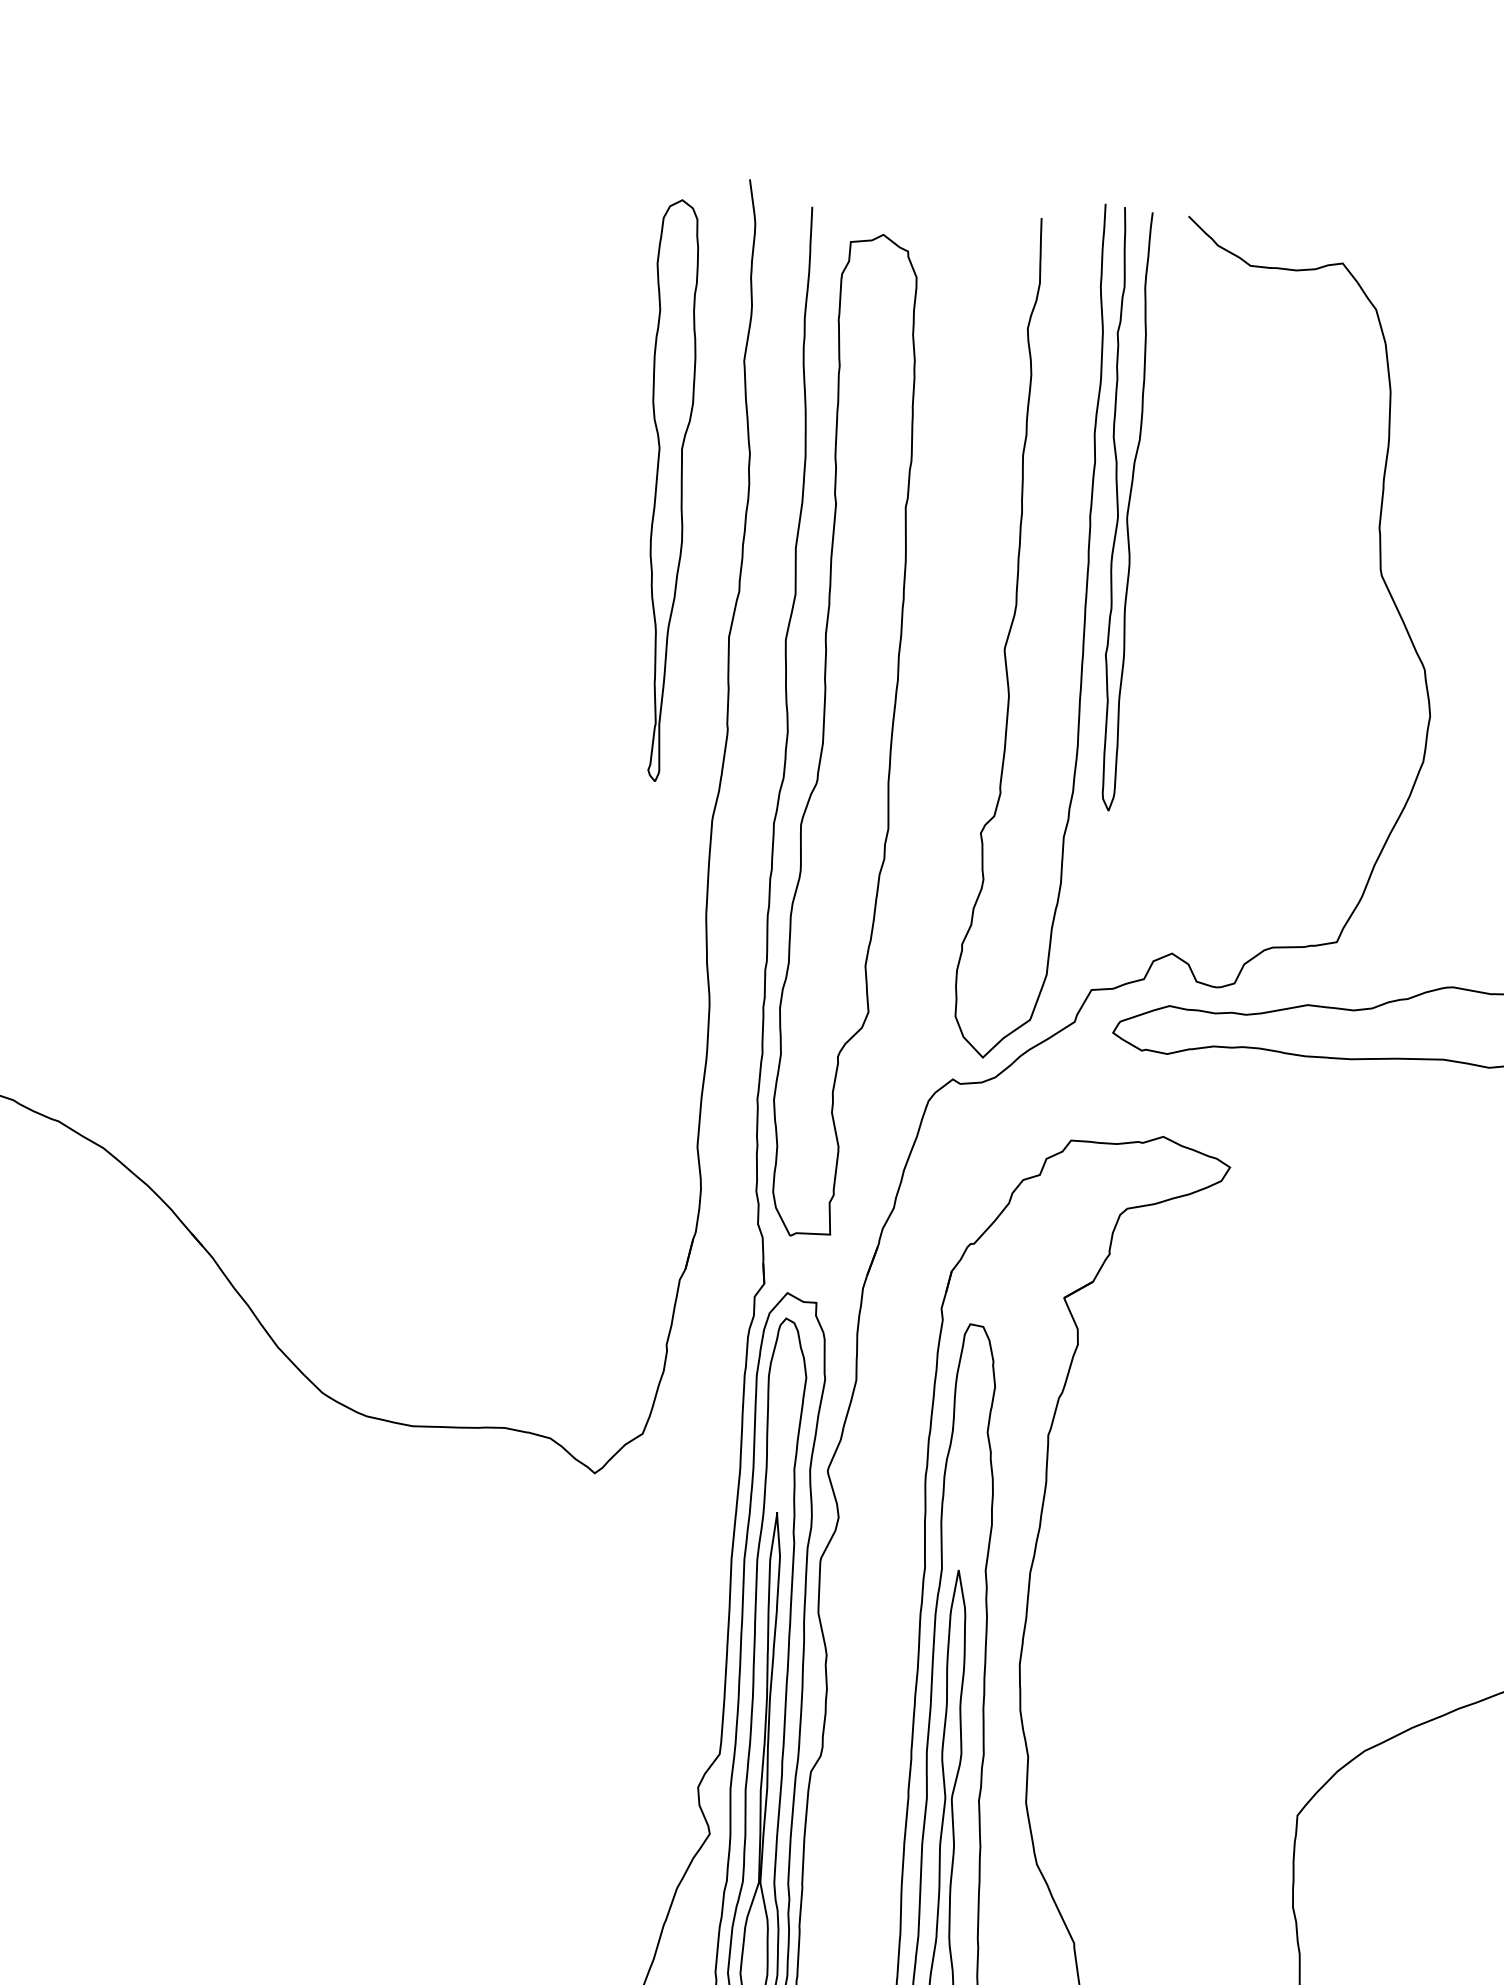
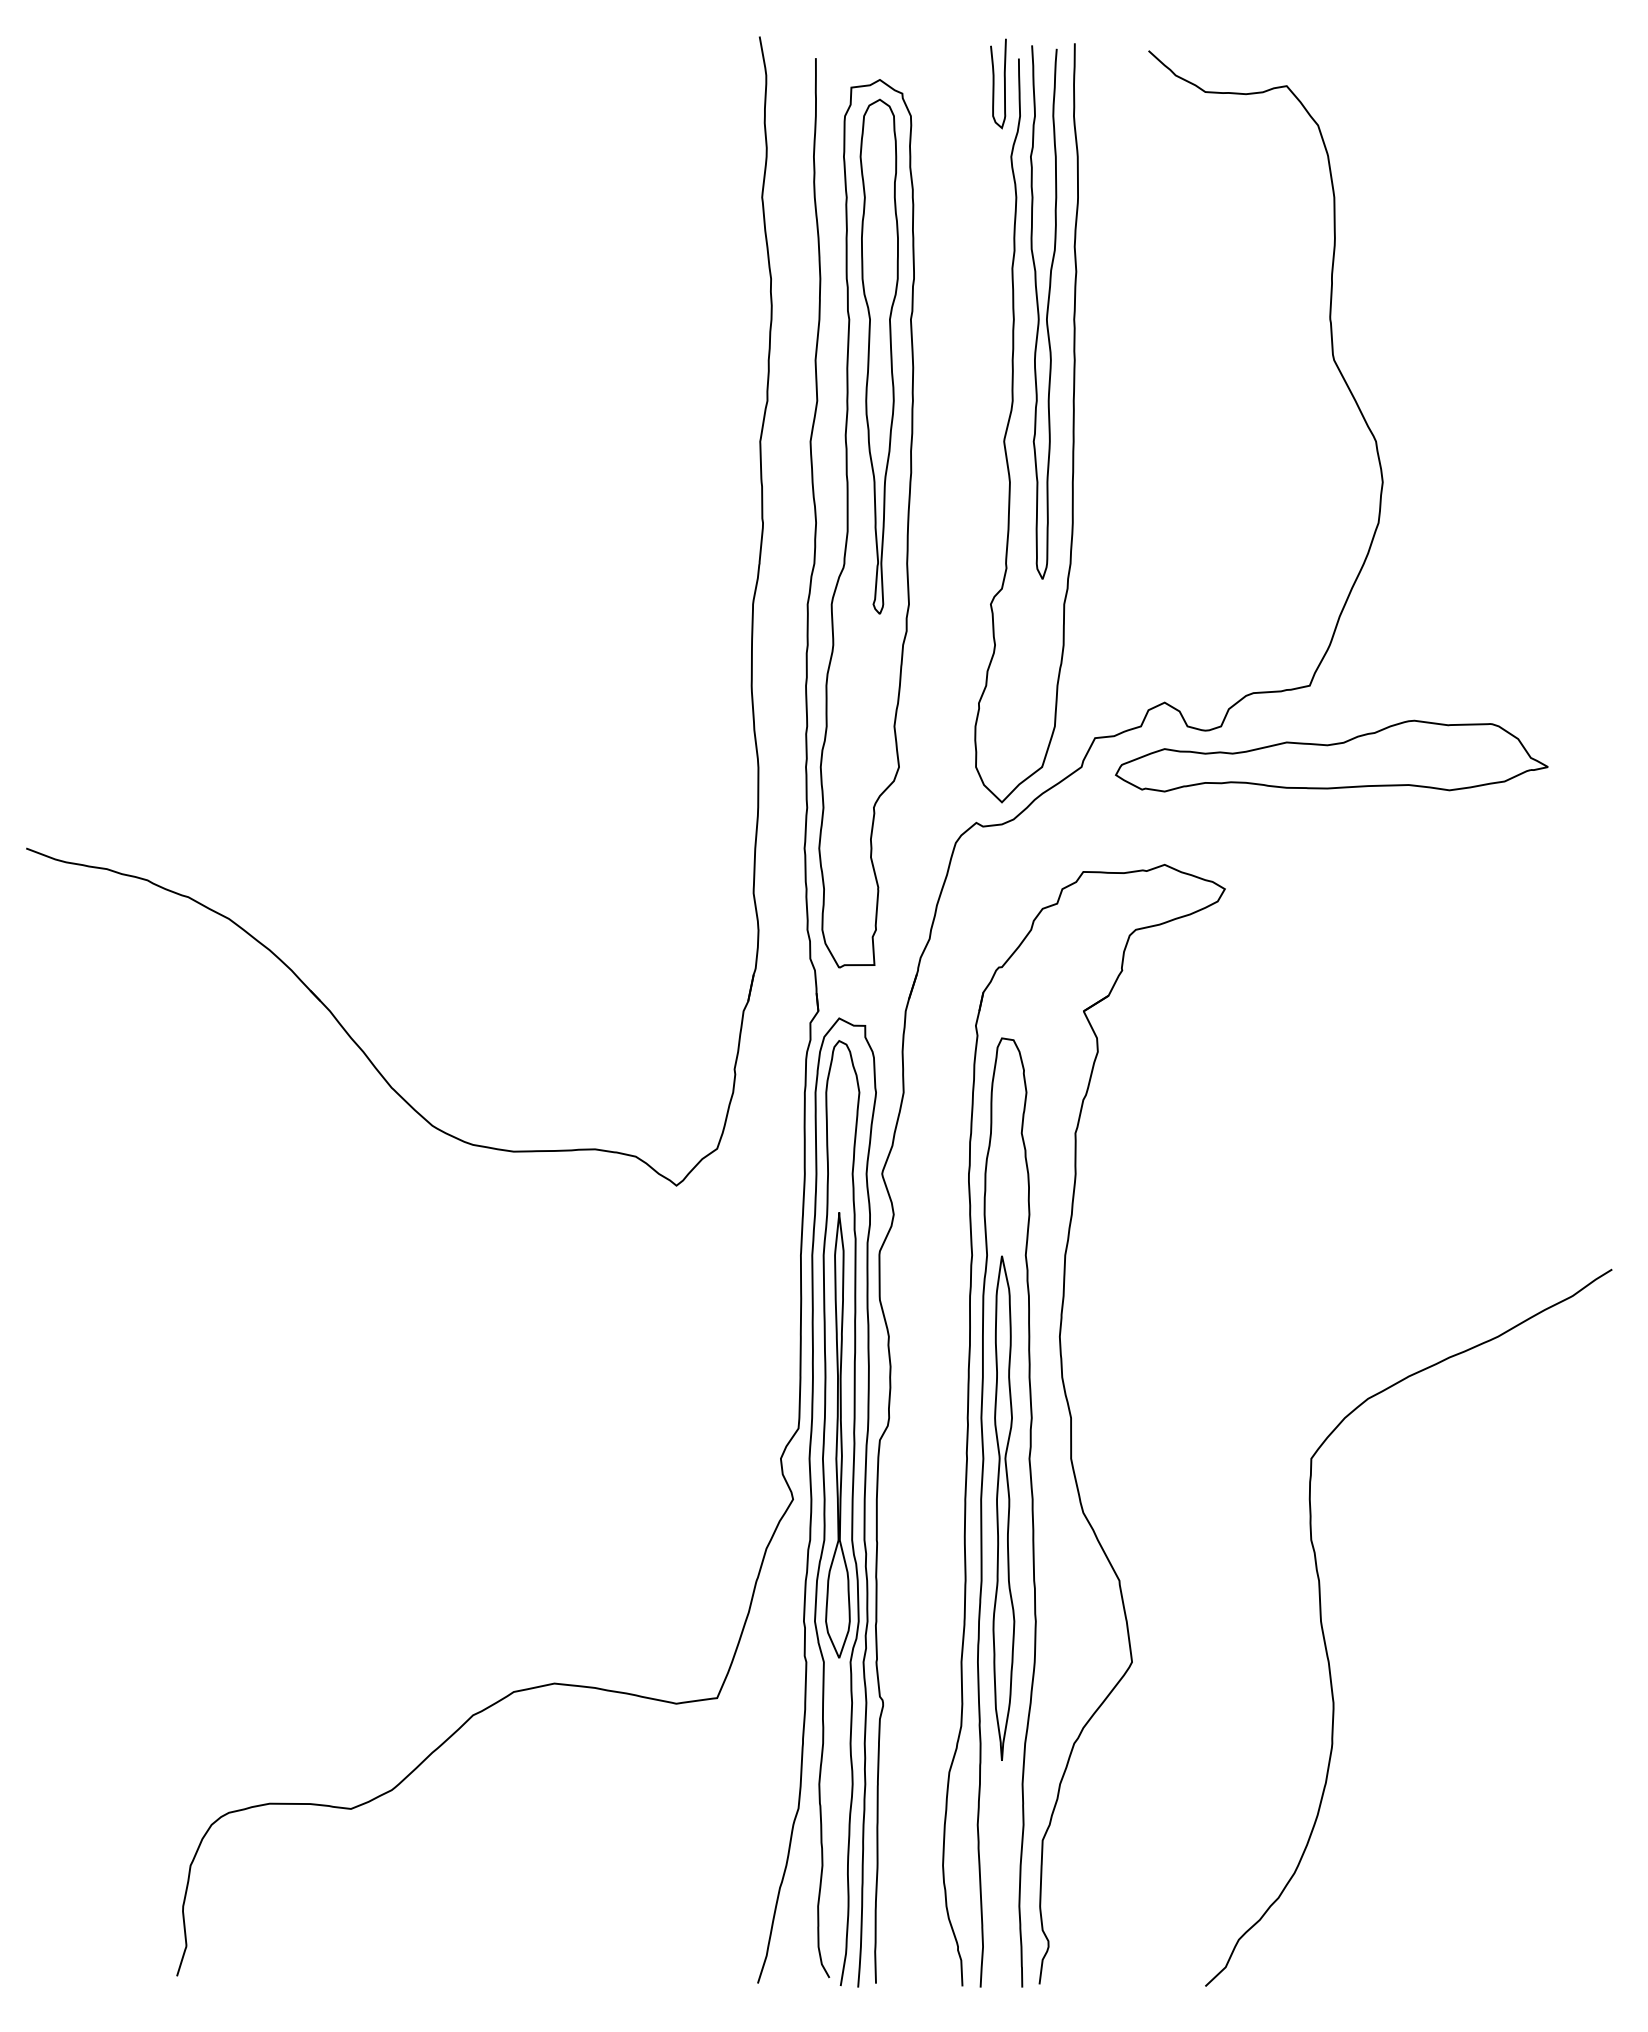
curve: (1012, 244) -> (994, 83), added
part: (667, 490) -> (878, 356), moved
curve: (1127, 509) -> (1046, 312), moved

